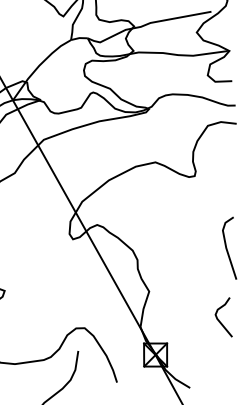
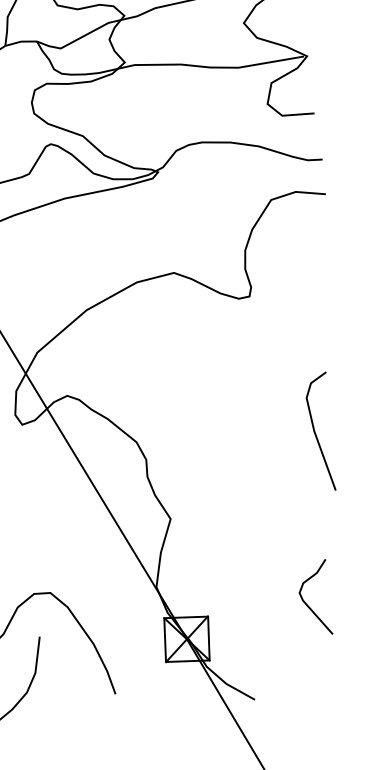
curve: (219, 319) -> (307, 601), moved

